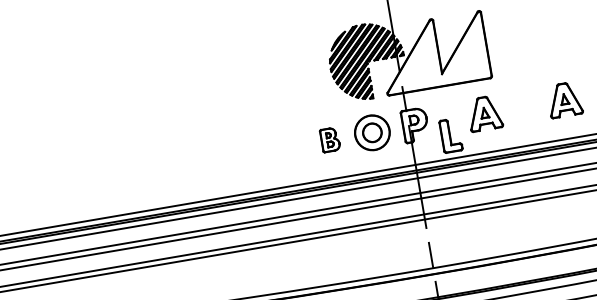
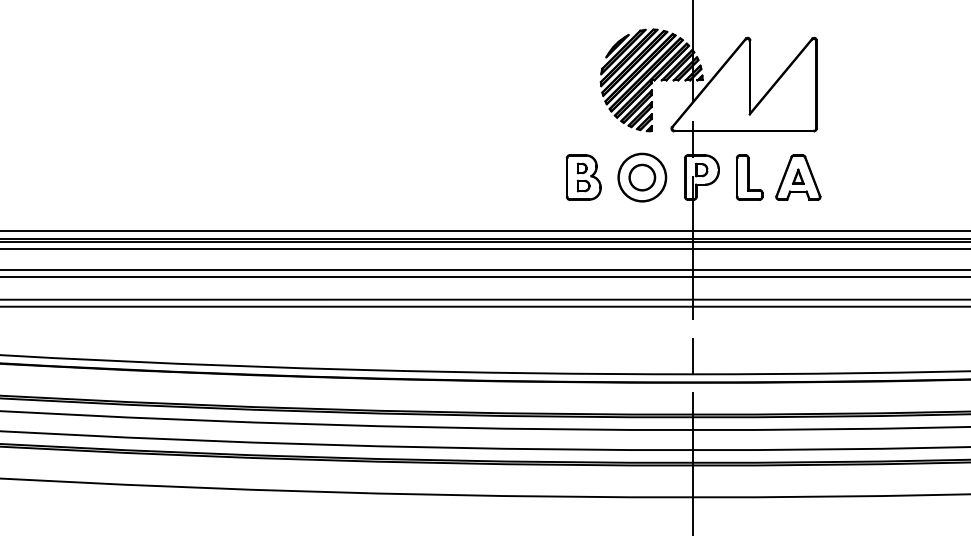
part: (564, 99) -> (909, 177), removed
part: (450, 135) -> (749, 177), moved
part: (330, 139) -> (583, 177), size x1.43

